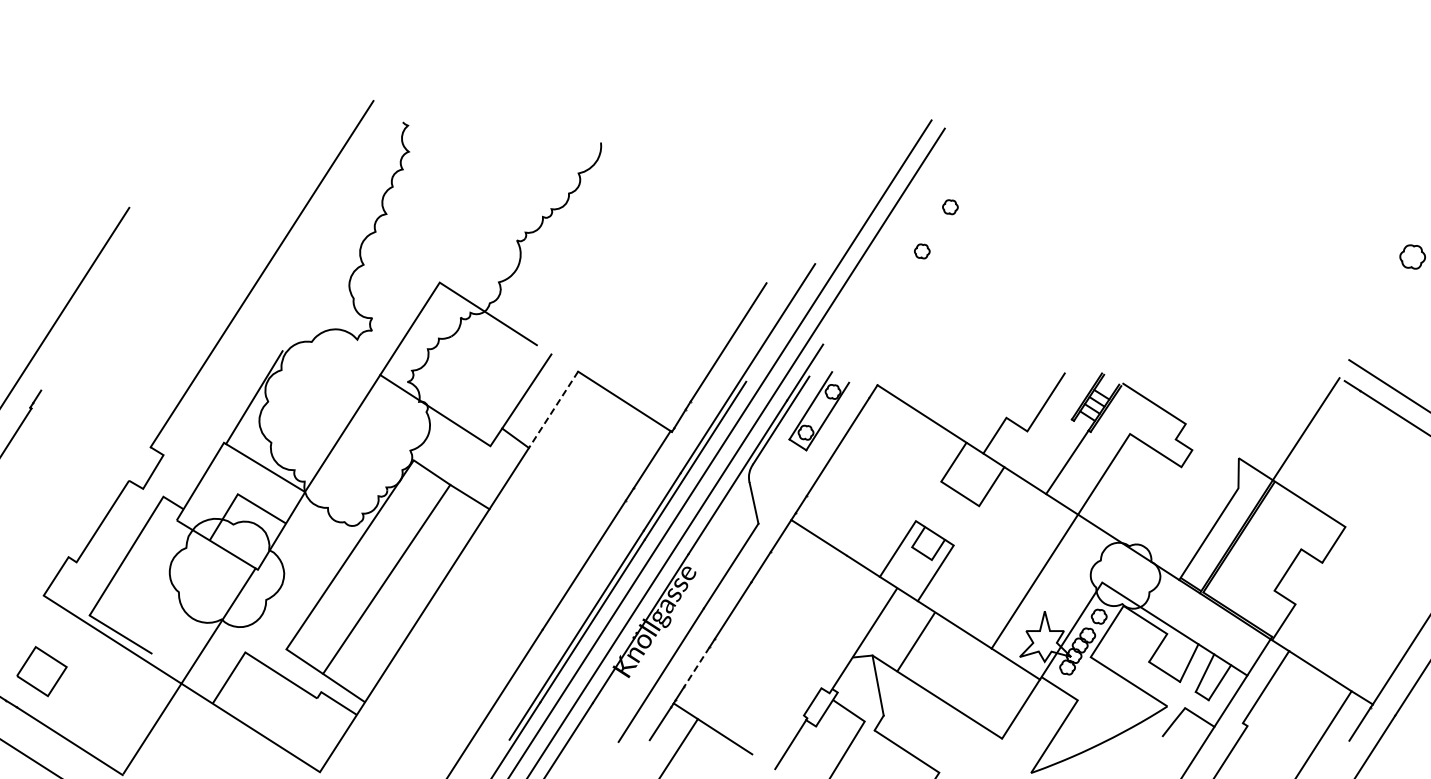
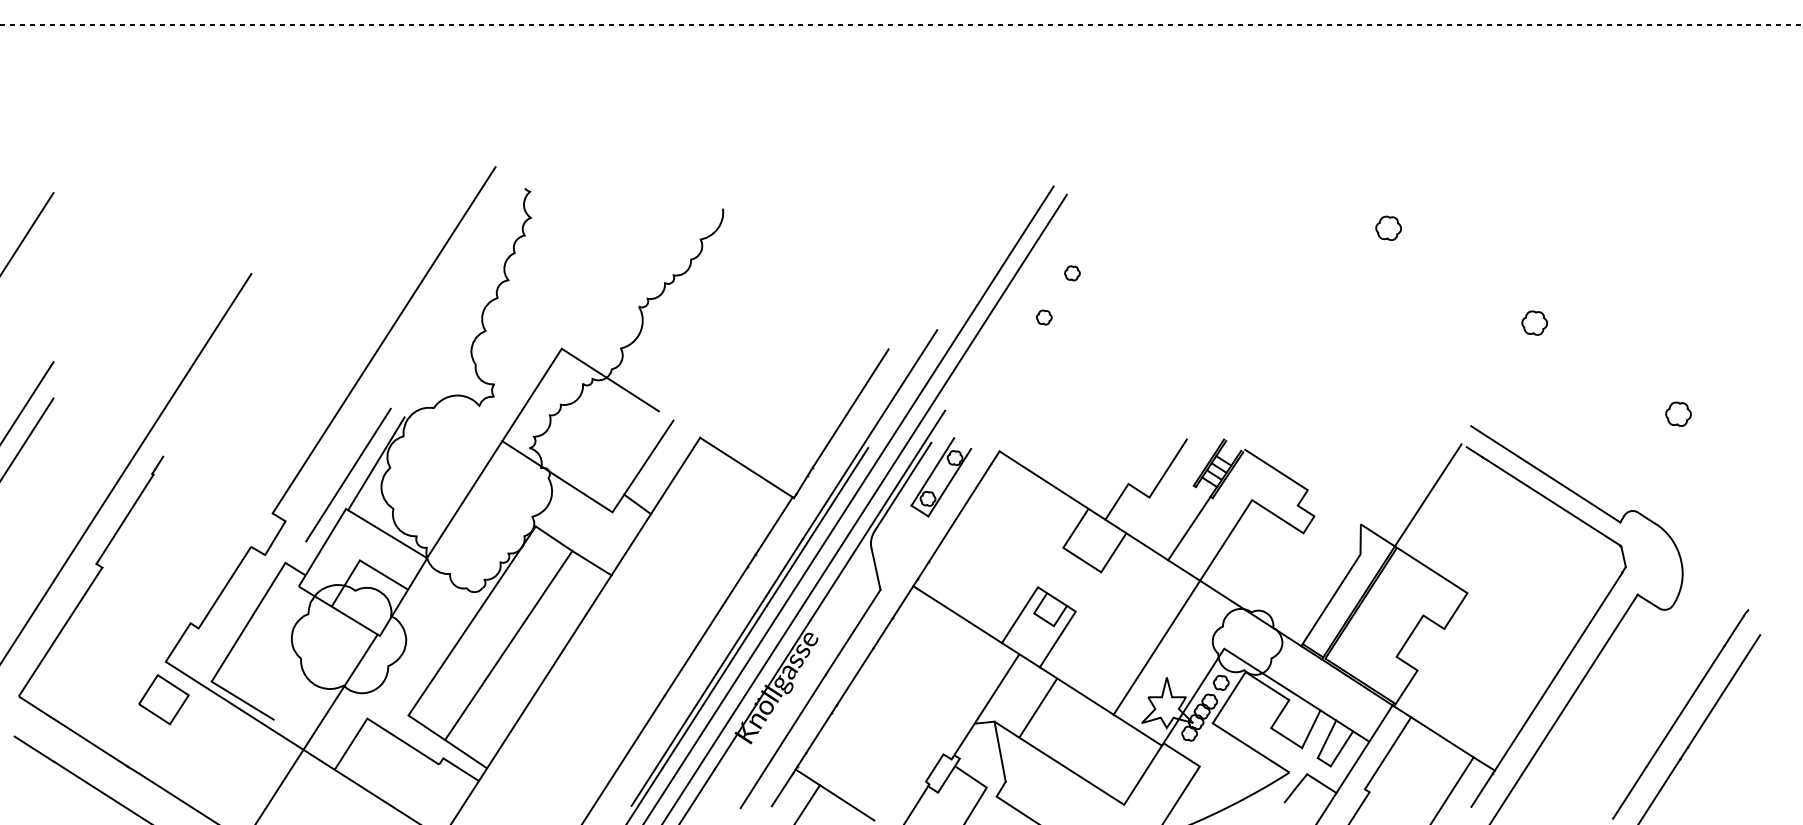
part: (1266, 161) -> (1388, 227), added
line: (226, 408) -> (348, 474), added
line: (553, 410) -> (675, 476), dashed -> solid
line: (696, 667) -> (818, 733), dashed -> solid
part: (41, 671) -> (163, 699), moved

